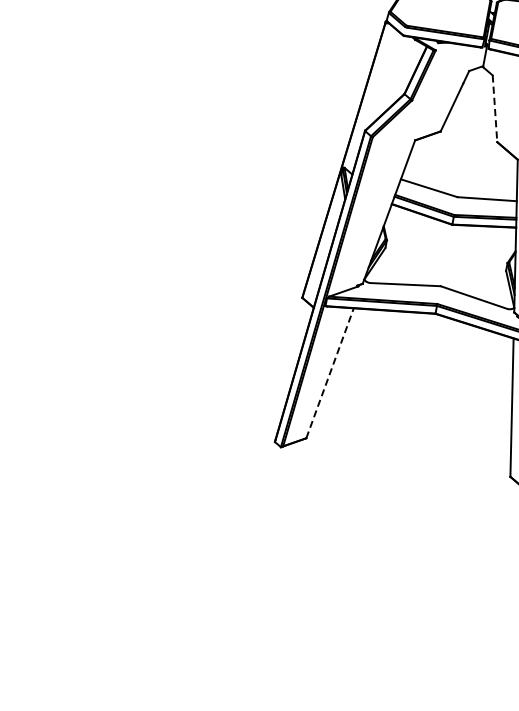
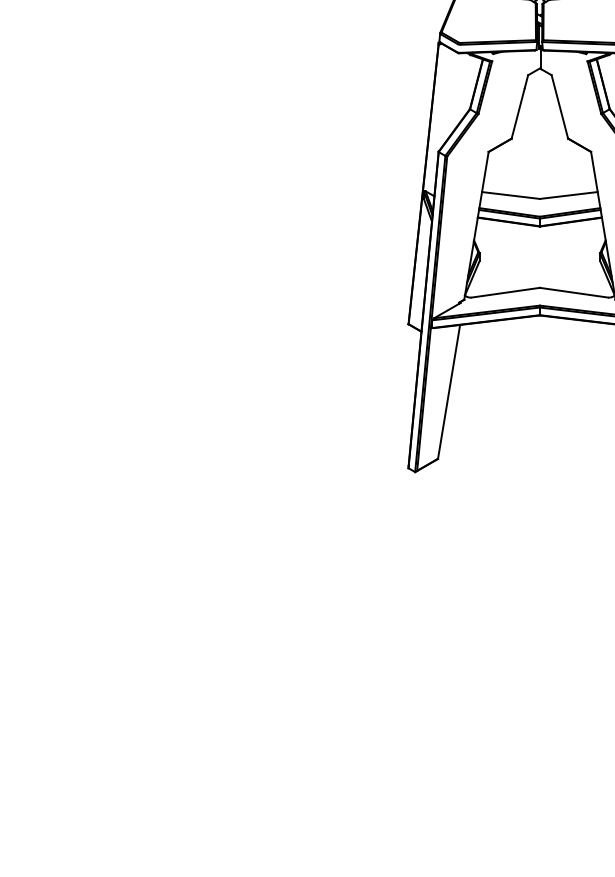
line: (494, 108) -> (559, 106), dashed -> solid
line: (330, 372) -> (449, 391), dashed -> solid

